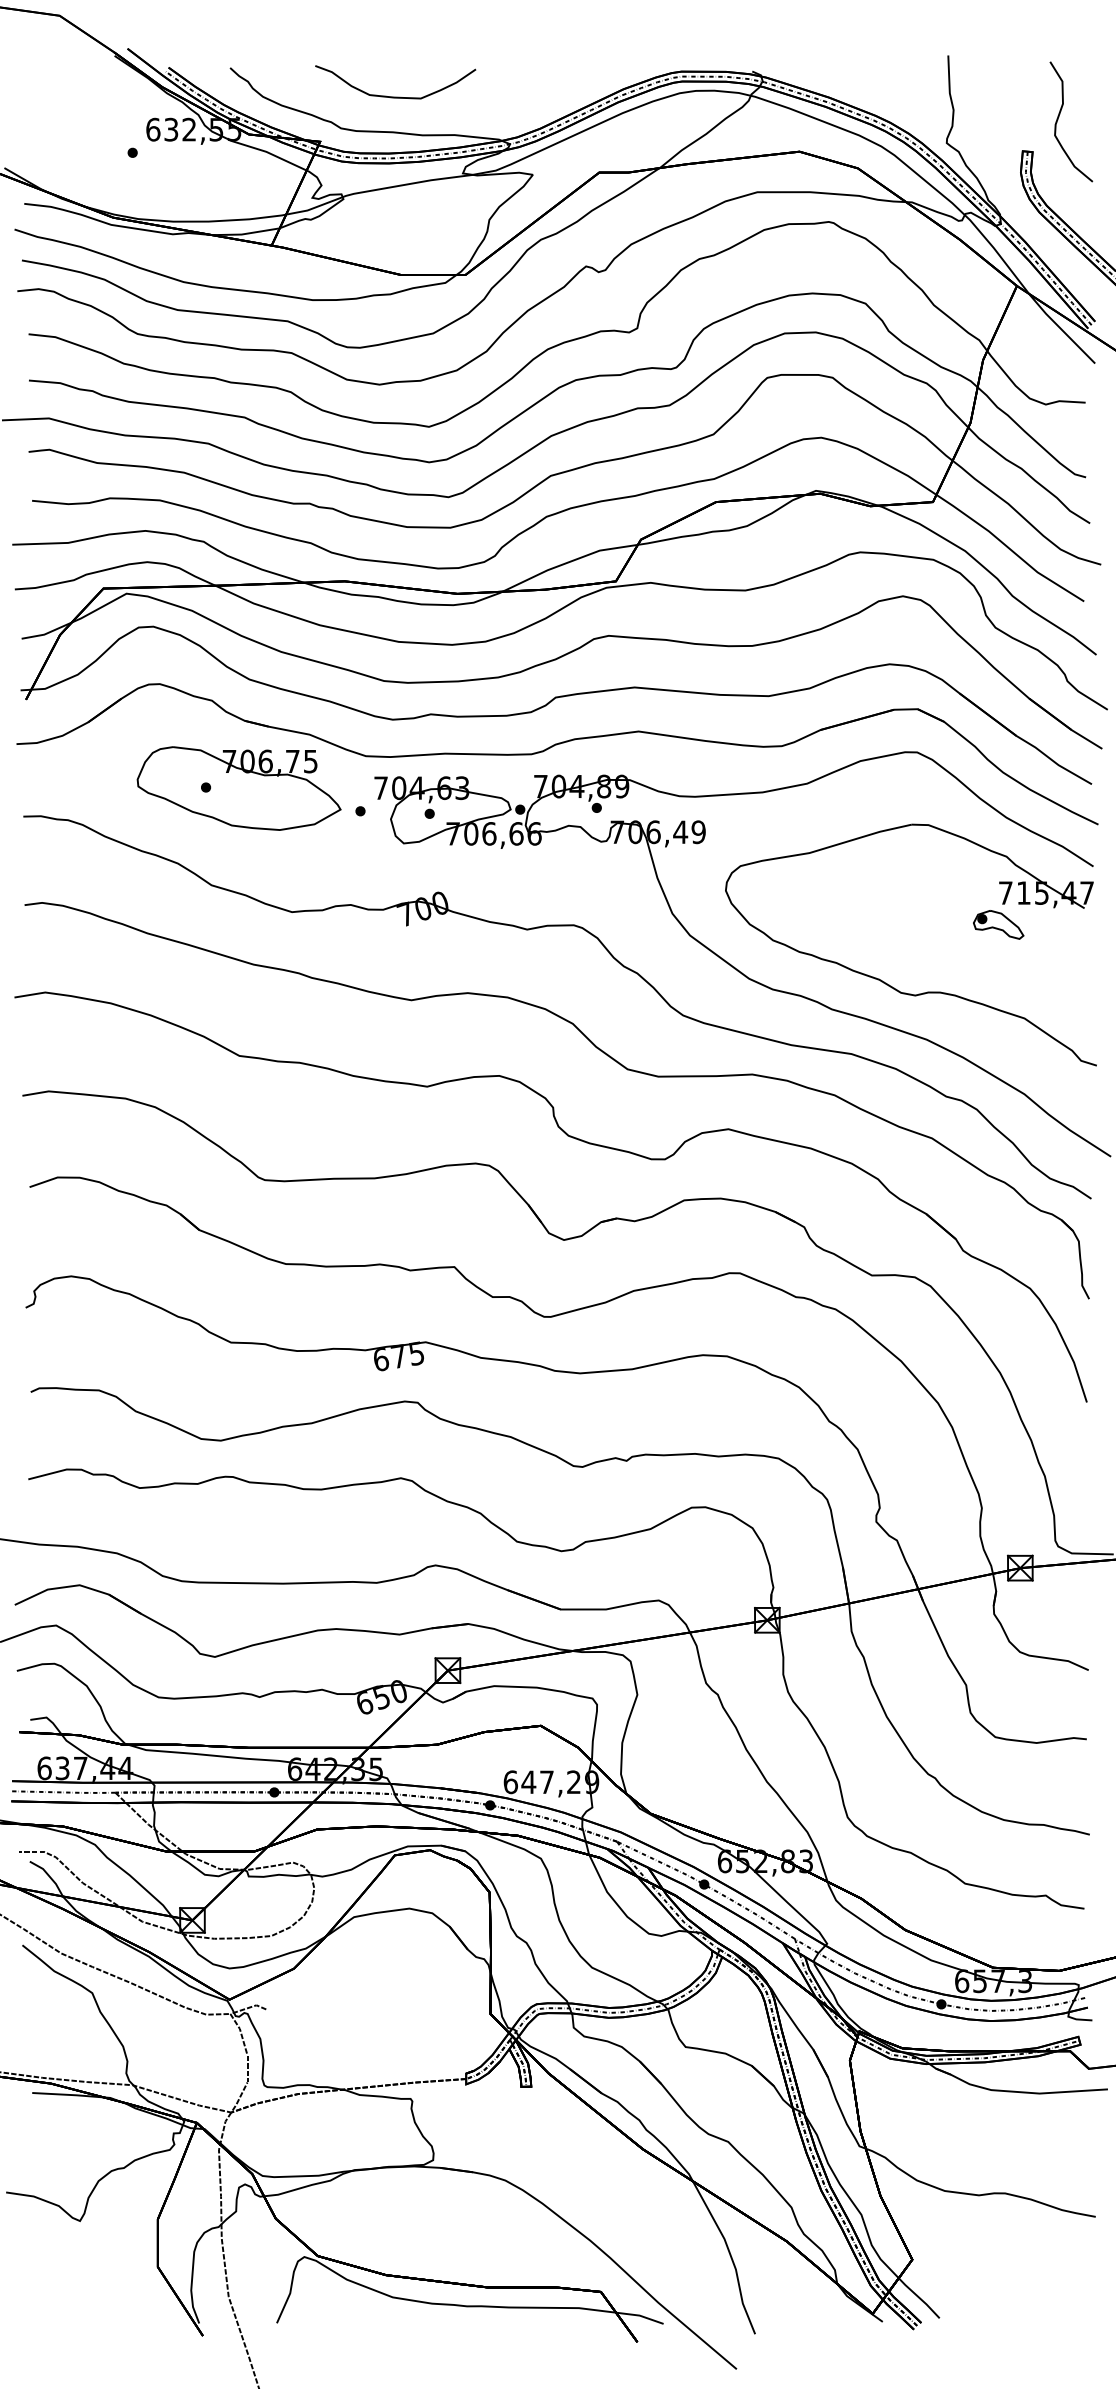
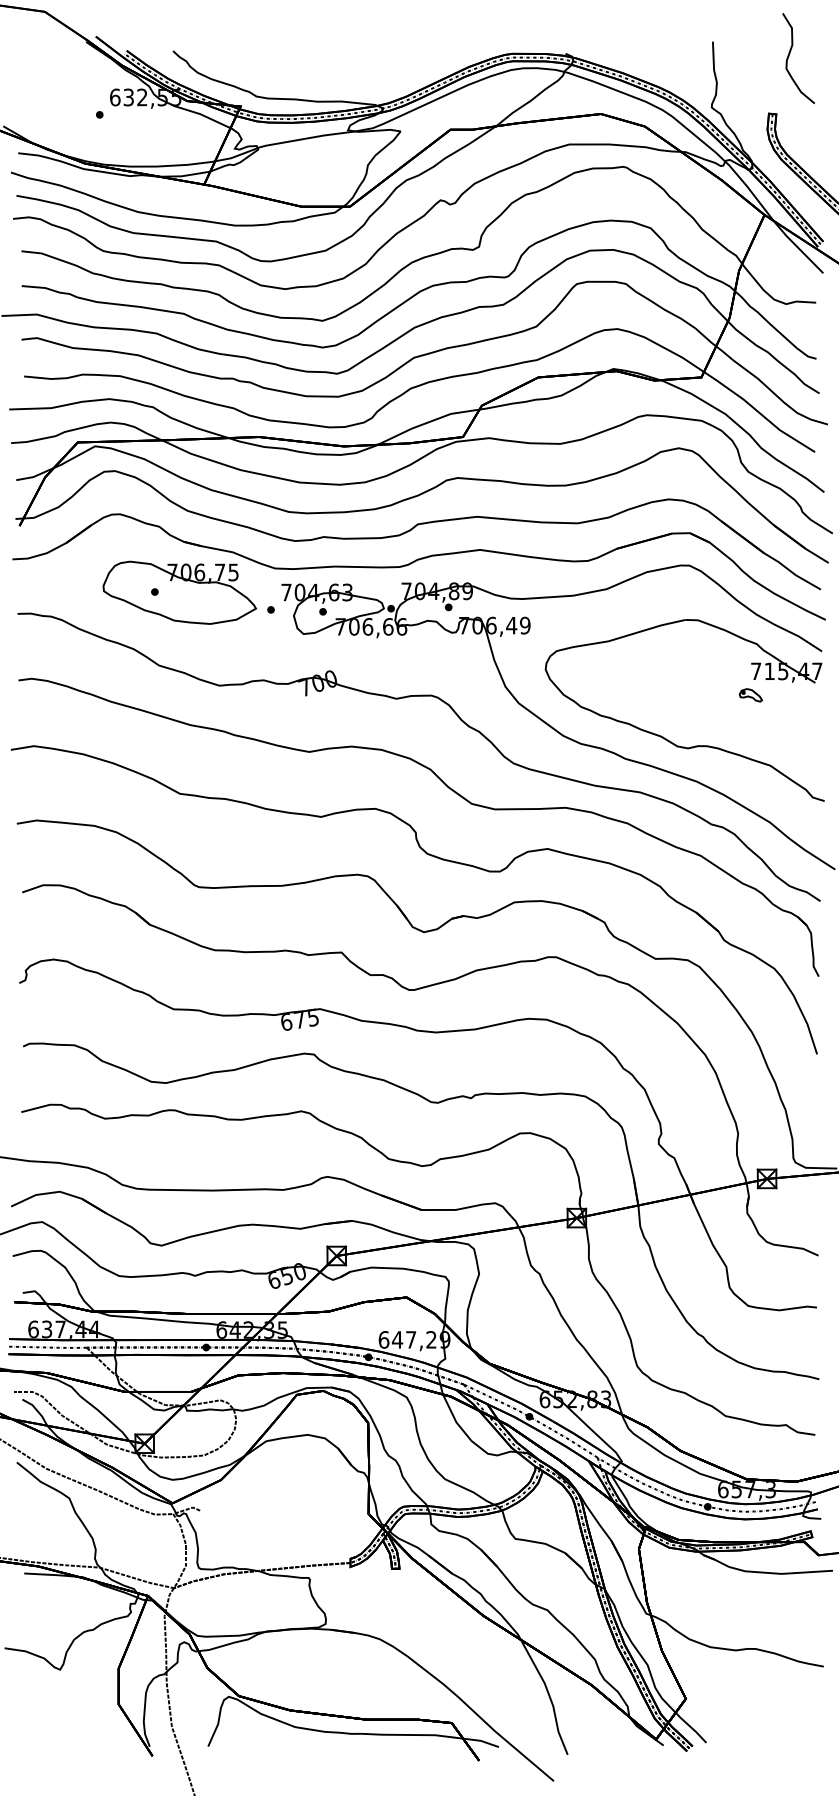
curve: (395, 96) -> (297, 72), removed
curve: (1059, 117) -> (789, 55), moved
part: (998, 924) -> (750, 695), size x0.6

